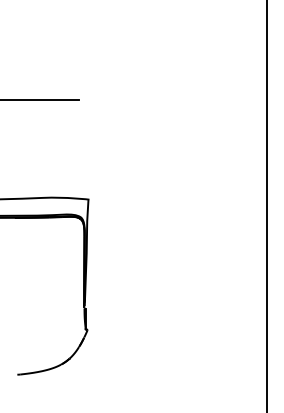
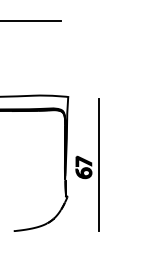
line: (128, 287) -> (98, 164), added
part: (108, 291) -> (83, 167), added

